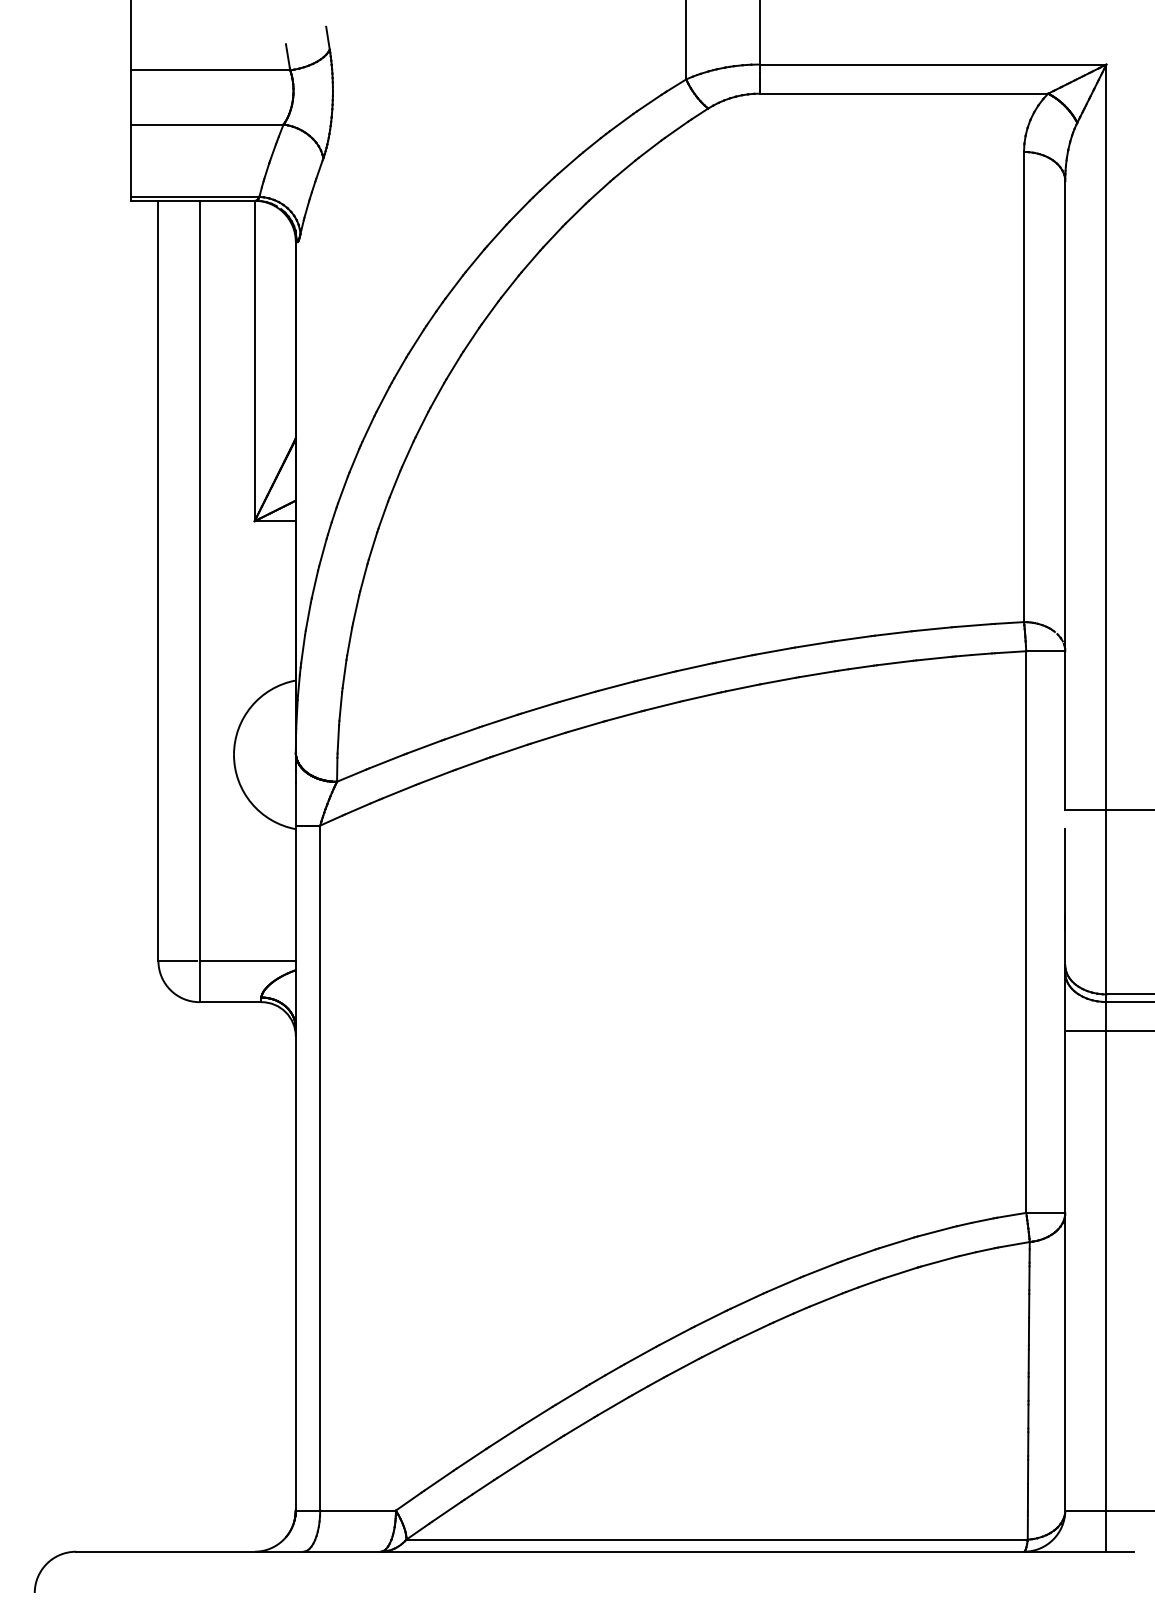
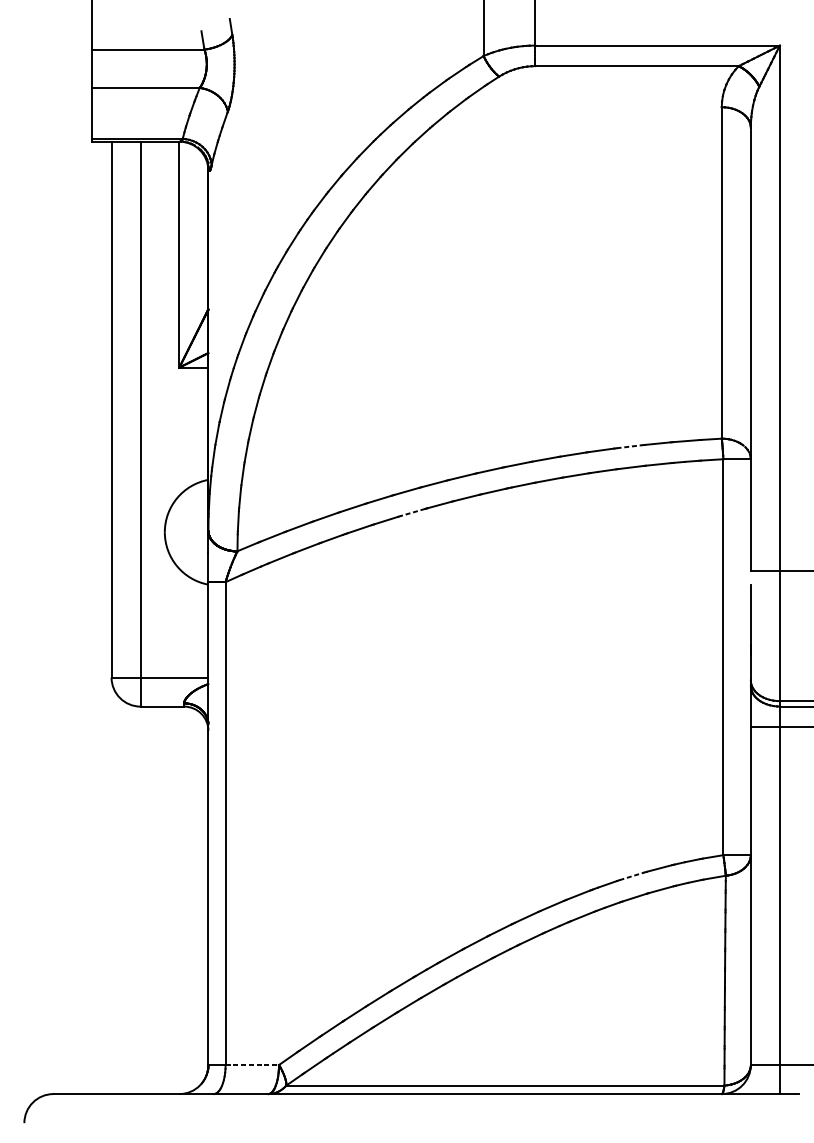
line: (893, 633) -> (629, 446), solid -> dashed
line: (585, 726) -> (412, 512), solid -> dashed
line: (897, 1242) -> (632, 876), solid -> dashed
line: (358, 1510) -> (252, 1065), solid -> dashed

